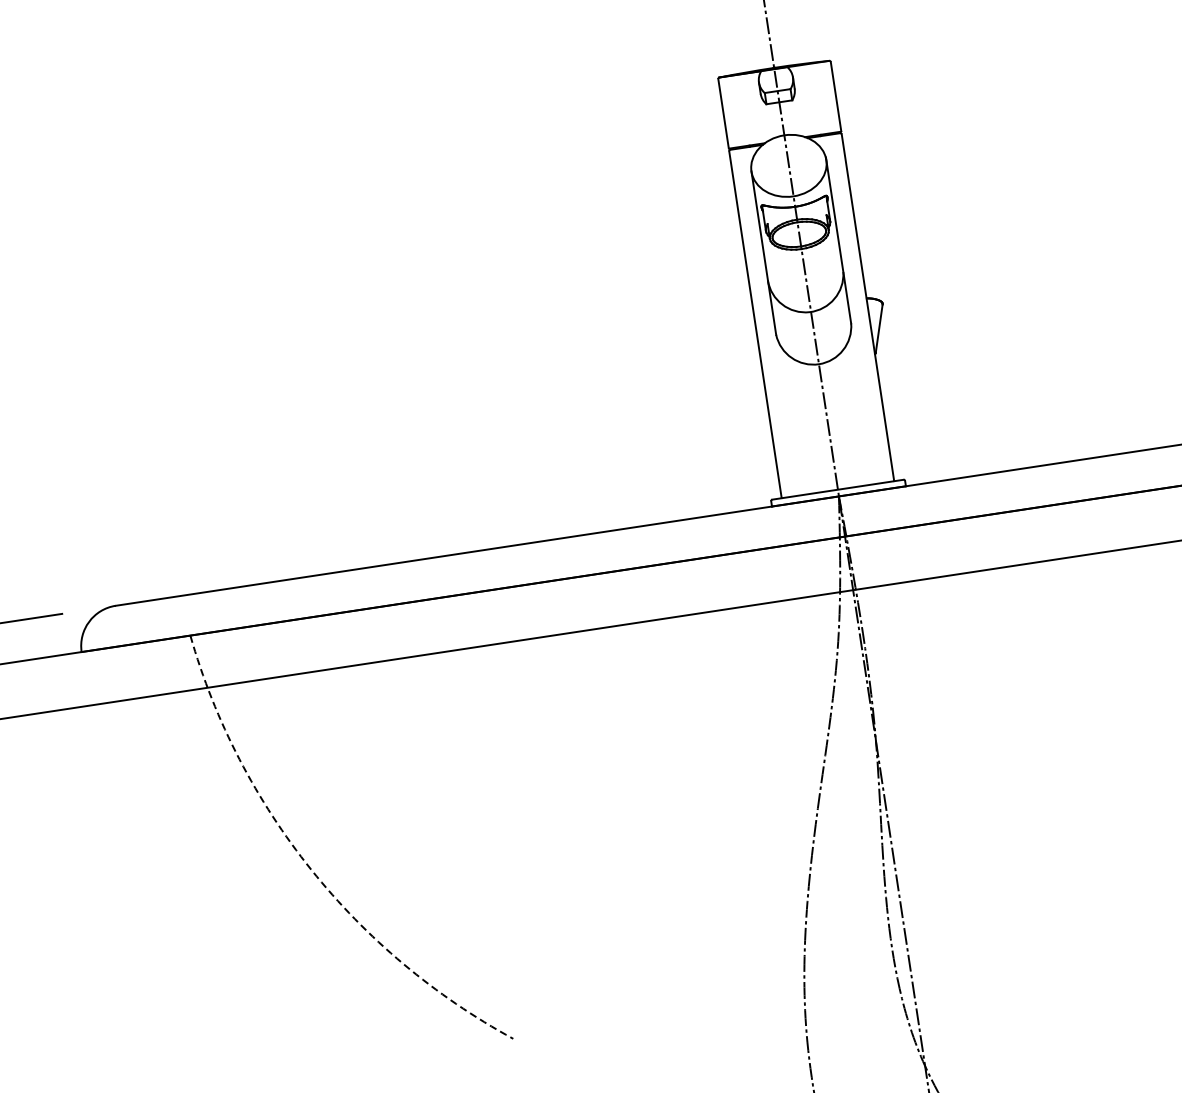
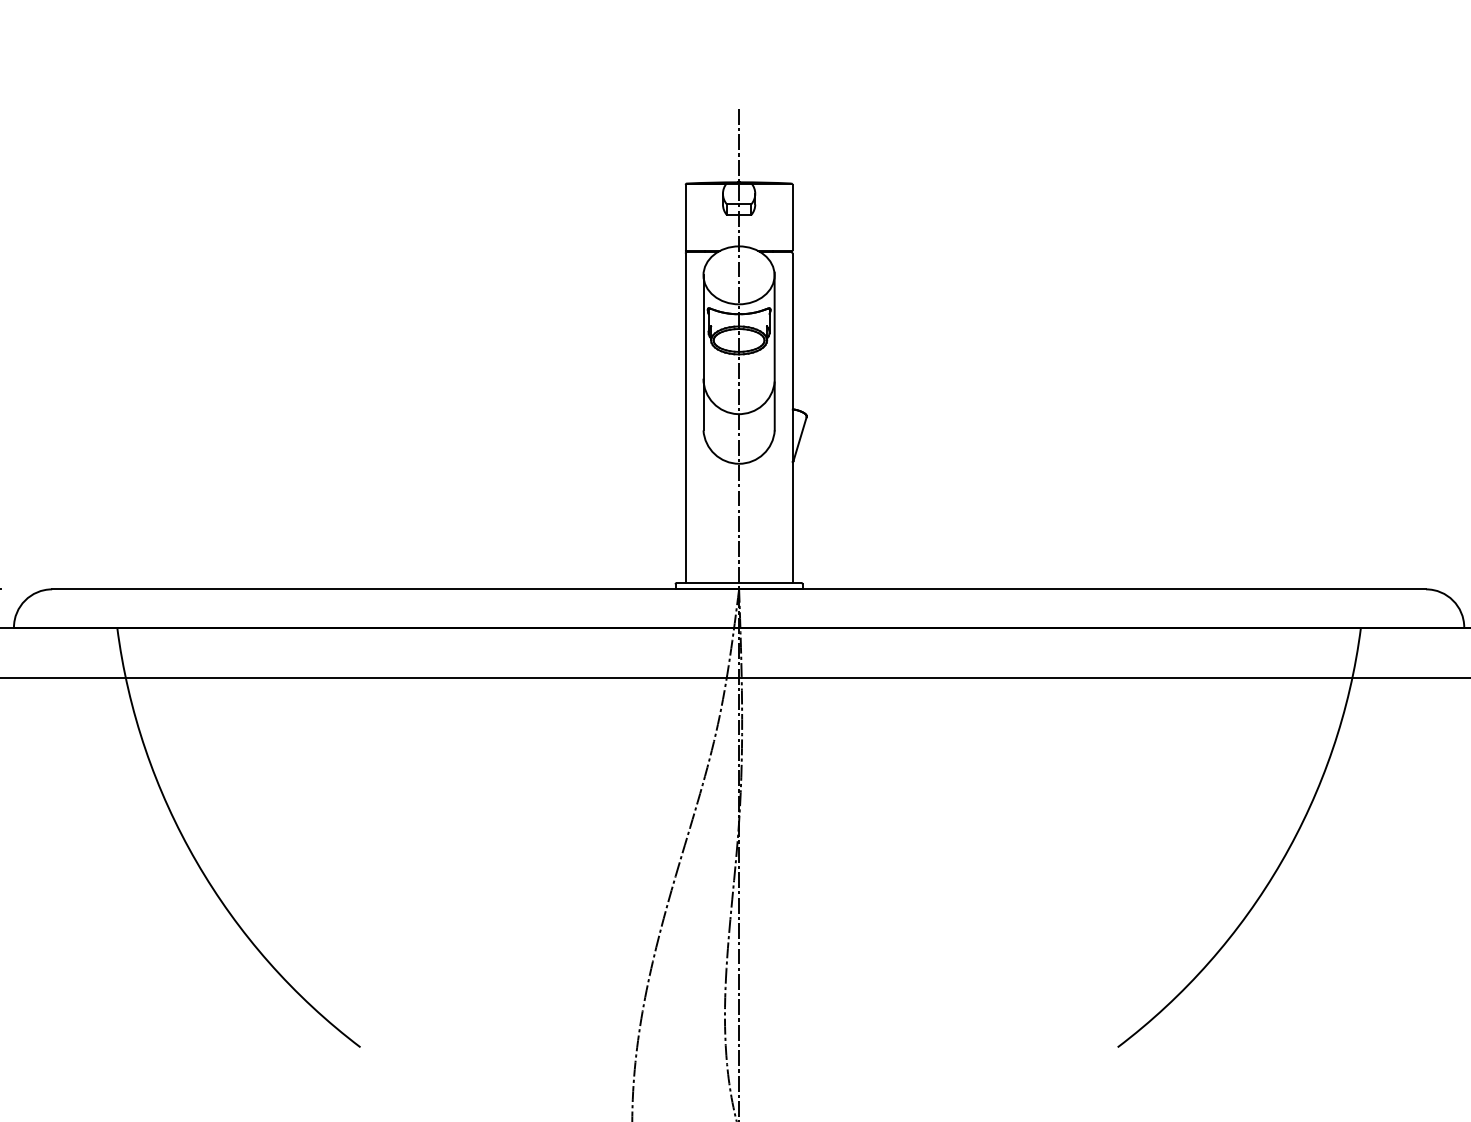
arc: (311, 869) -> (196, 861), dashed -> solid

